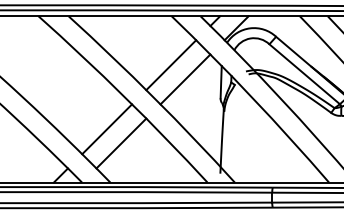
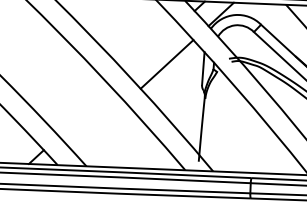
line: (171, 65) -> (153, 49), removed
line: (107, 129) -> (85, 112), removed
line: (121, 143) -> (99, 126), removed

